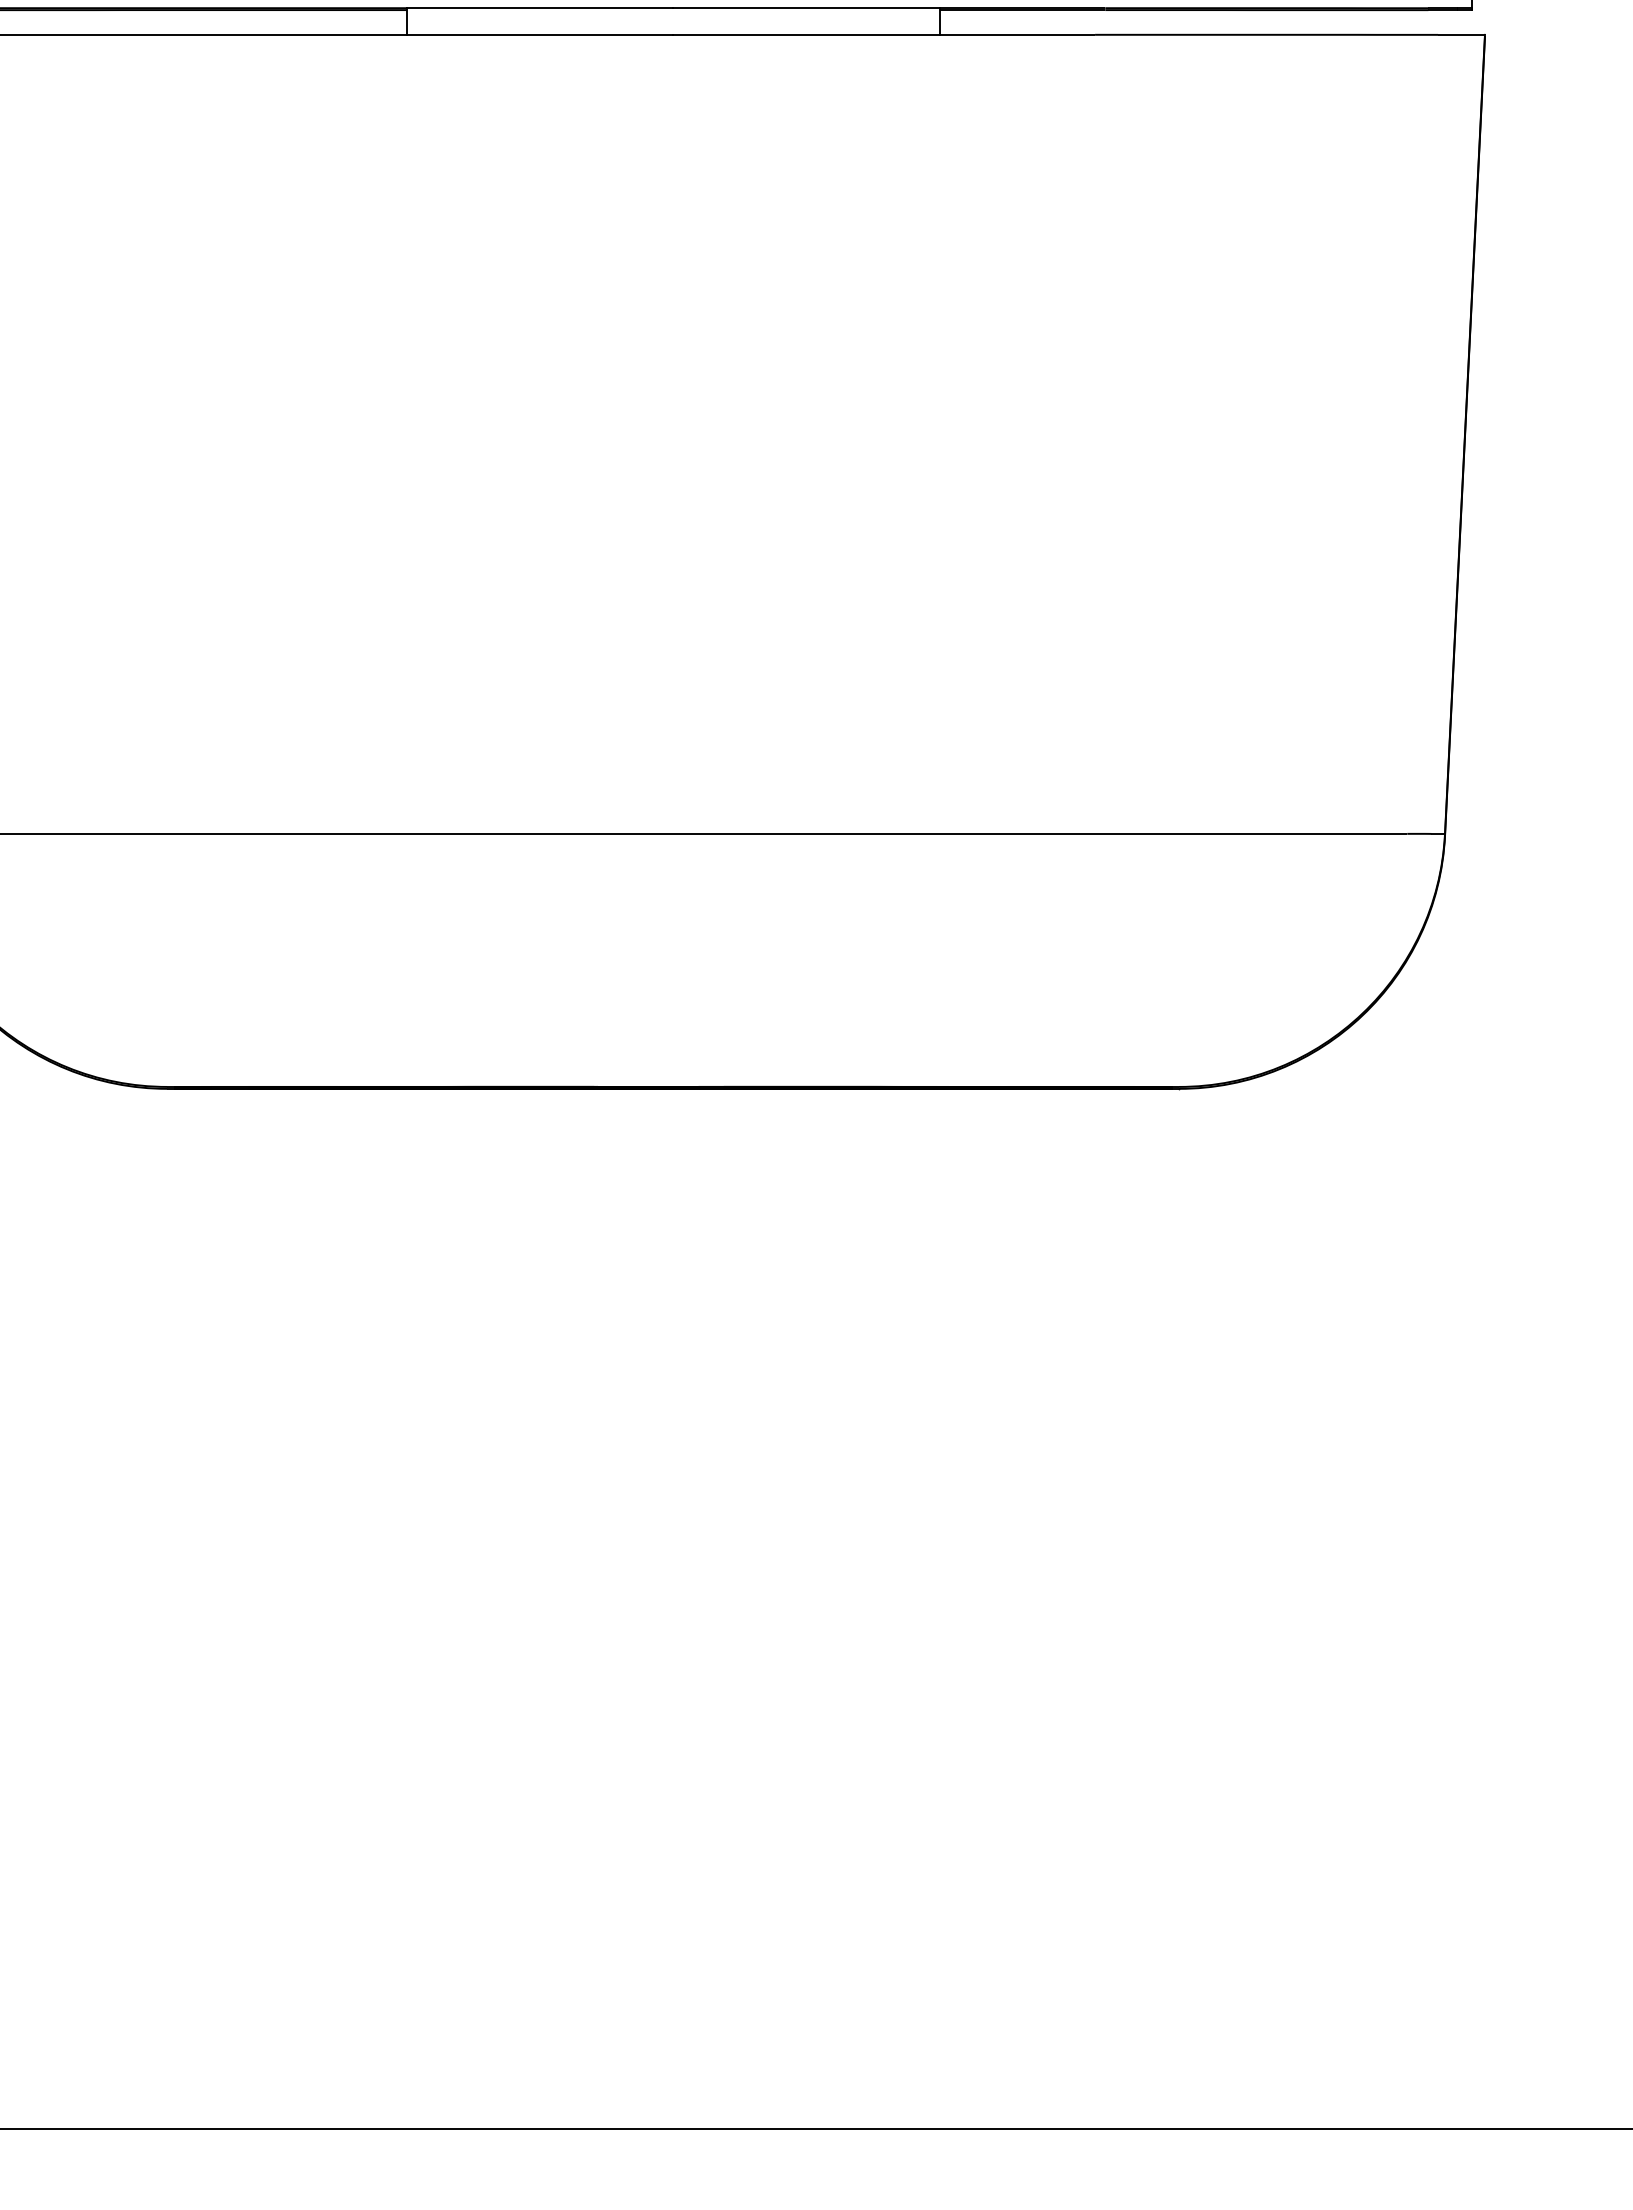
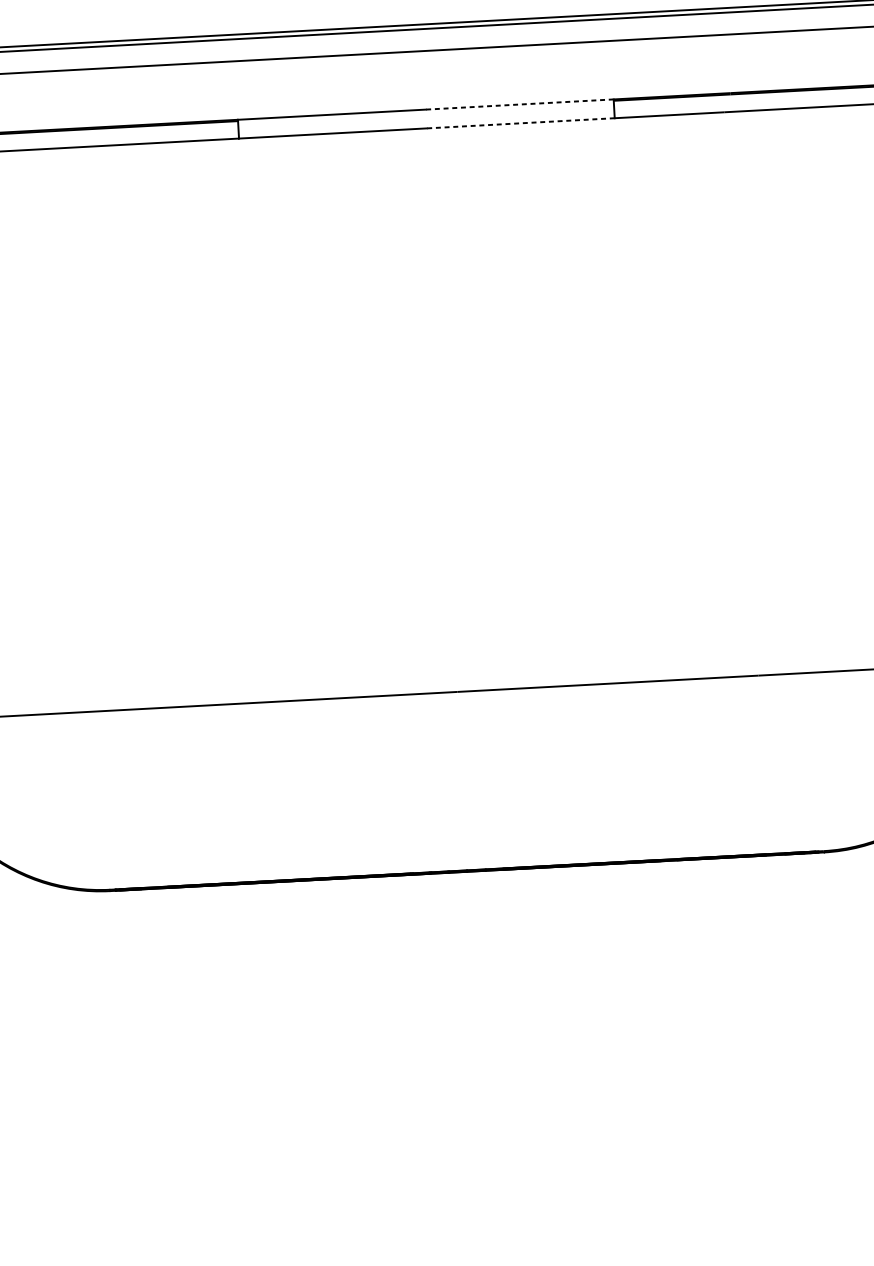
line: (805, 8) -> (519, 104), solid -> dashed
line: (805, 34) -> (520, 123), solid -> dashed

